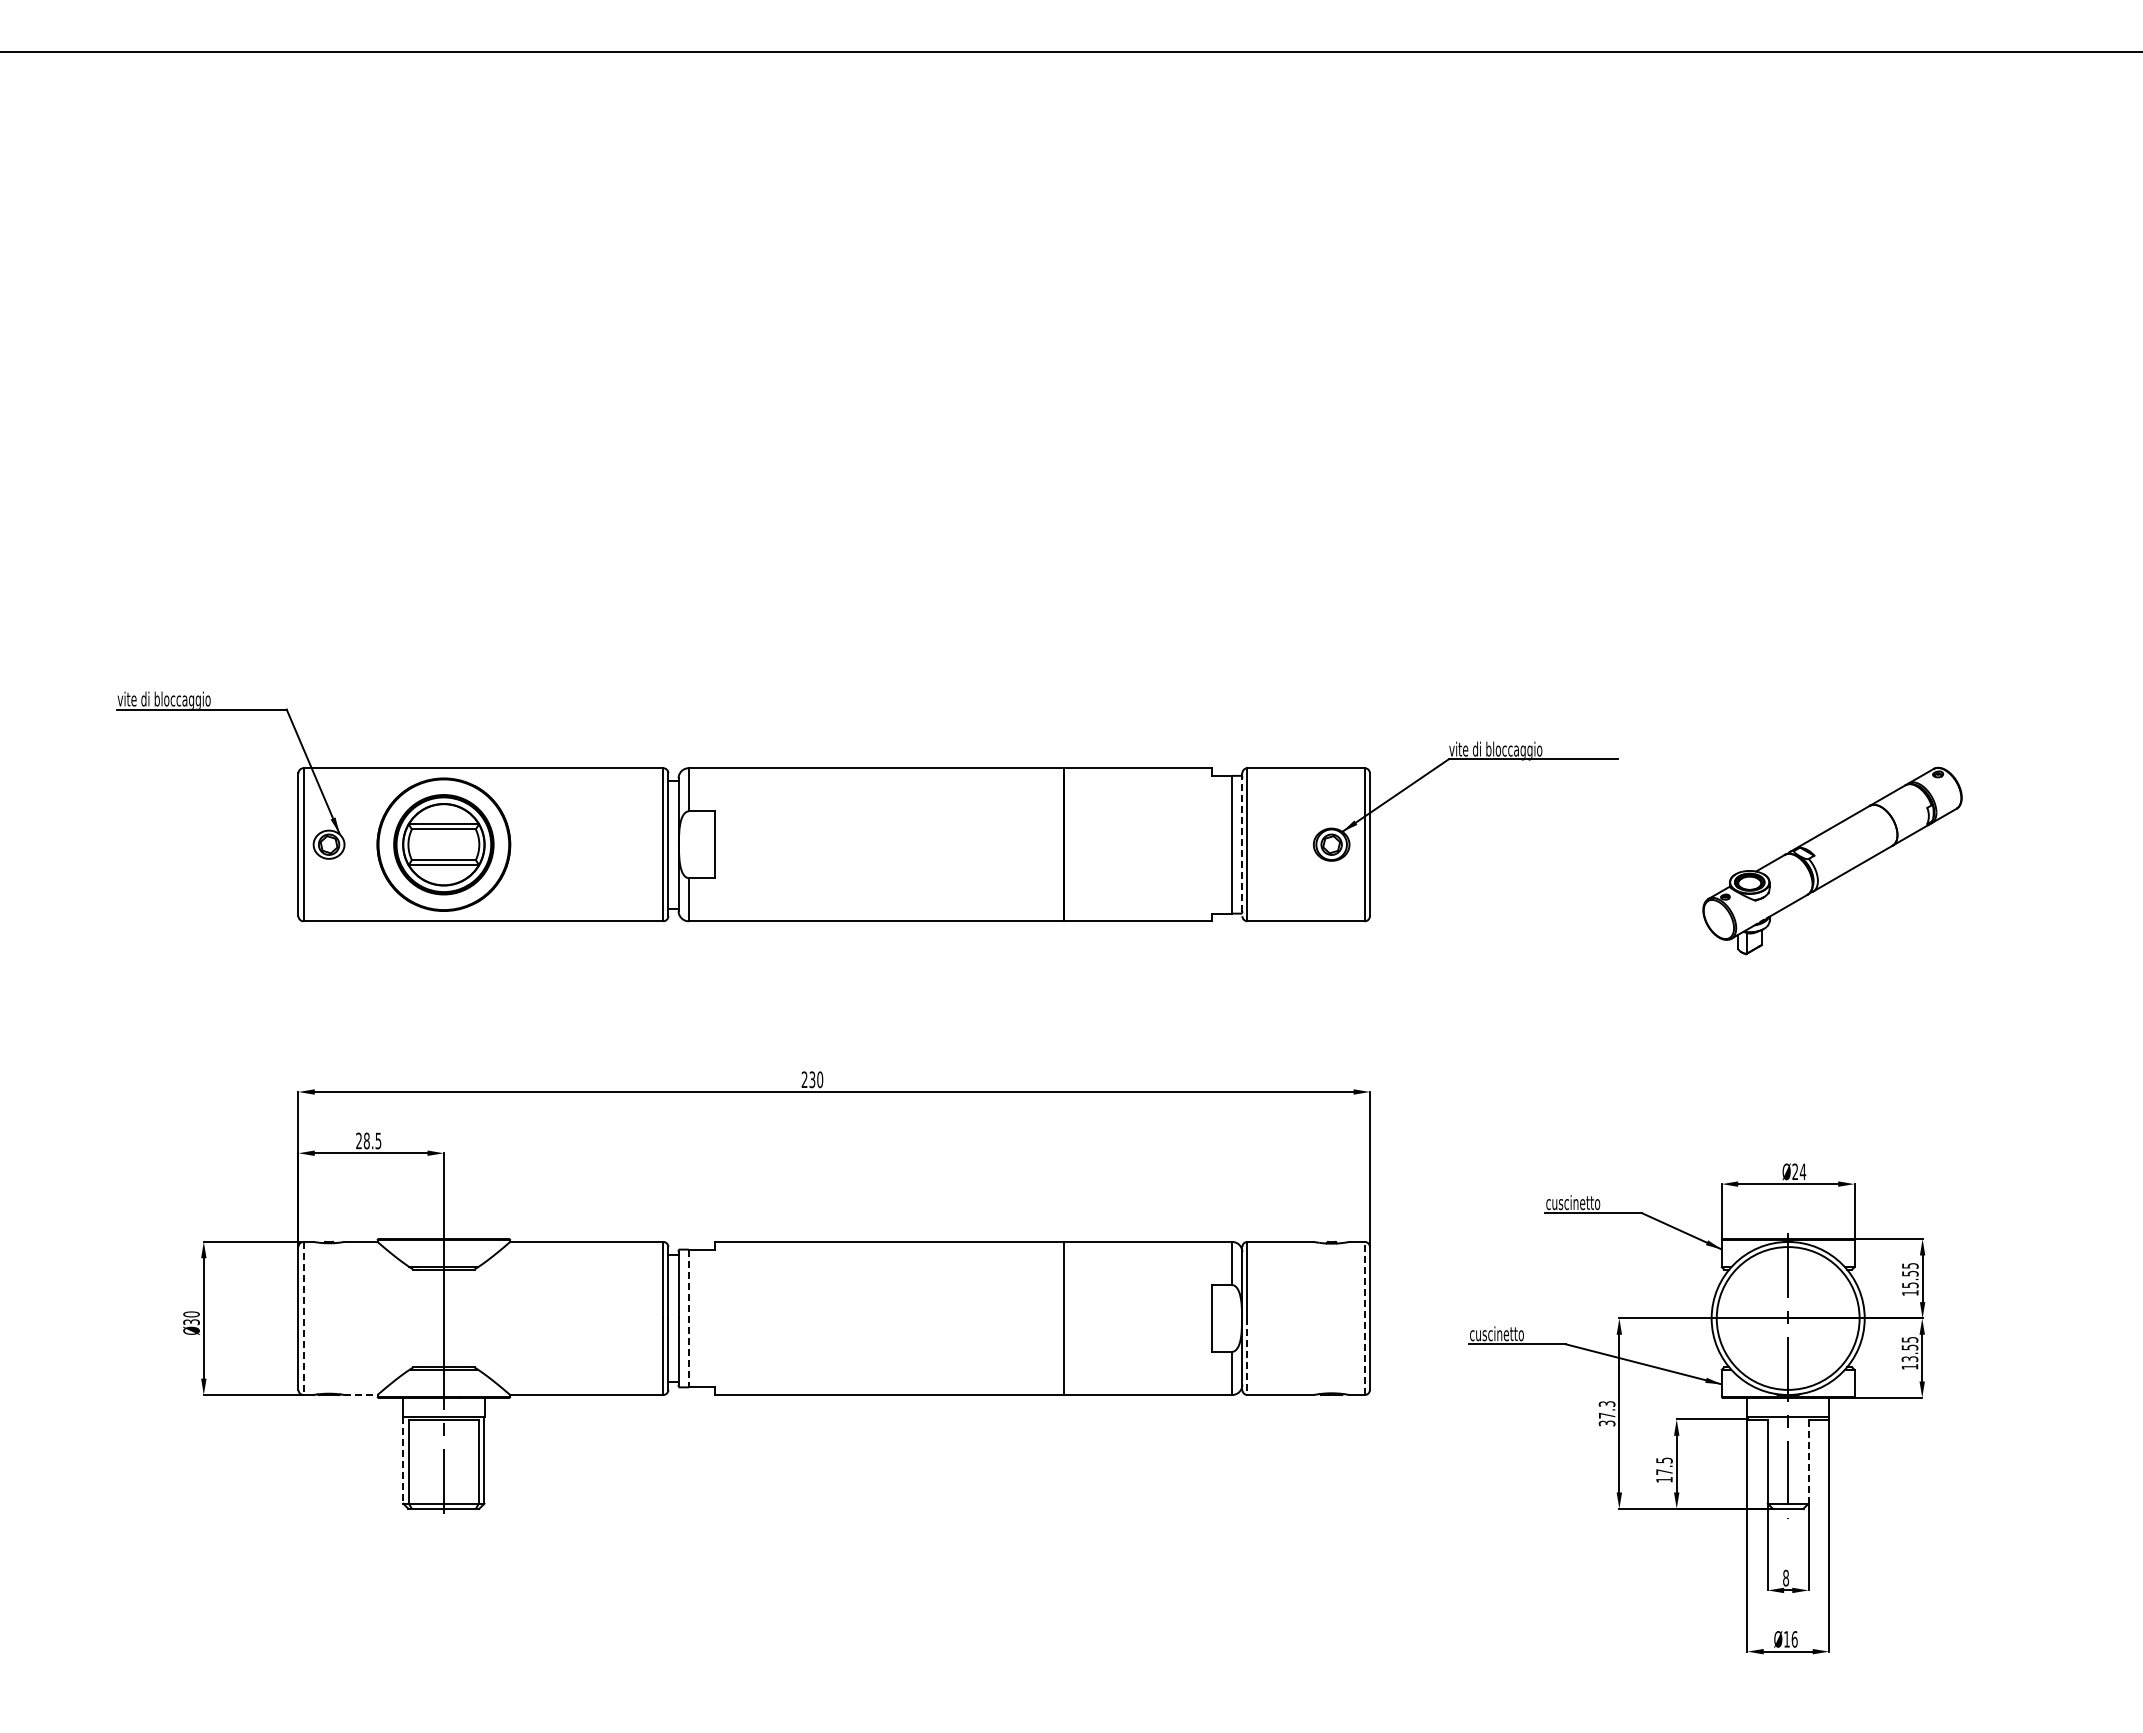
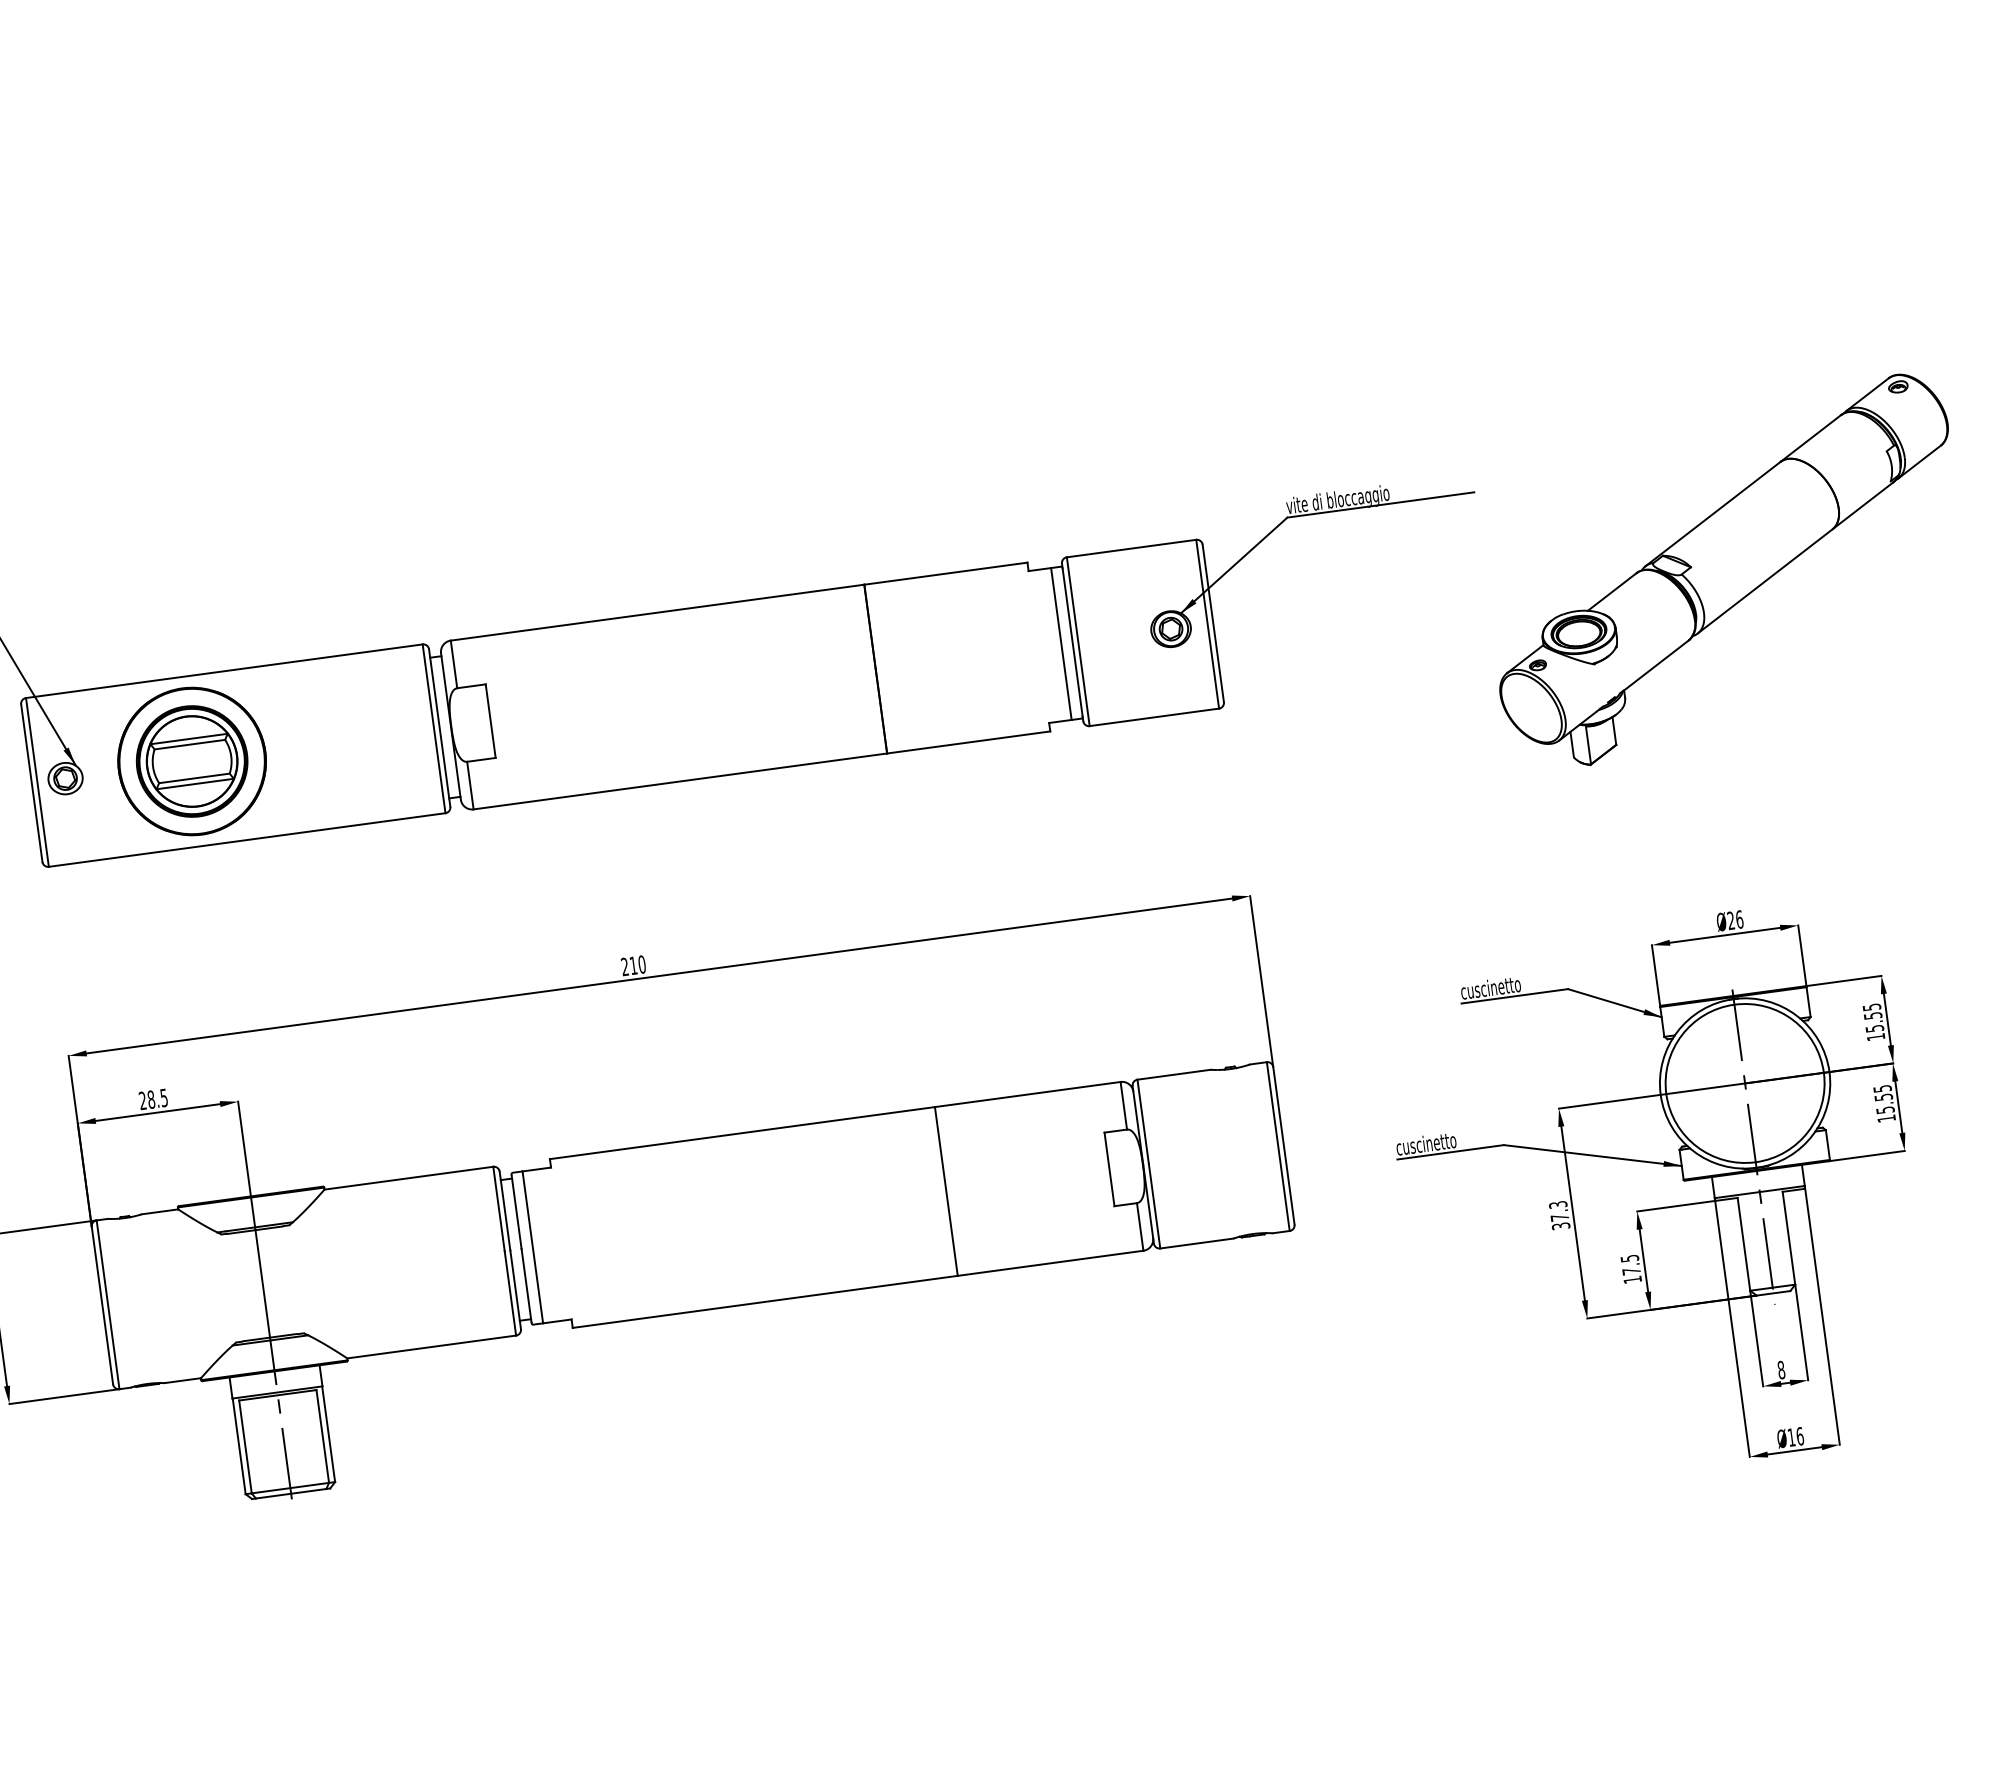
line: (1242, 845) -> (1072, 643), dashed -> solid
part: (1832, 860) -> (1725, 571), size x1.67
text: (812, 1079) -> (633, 965), 230 -> 210
text: (1802, 1171) -> (1738, 919), Ø24 -> Ø26
line: (303, 1318) -> (107, 1304), dashed -> solid
line: (688, 1318) -> (532, 1247), dashed -> solid
line: (1364, 1318) -> (1277, 1146), dashed -> solid
line: (1247, 1357) -> (1154, 1207), dashed -> solid
text: (1909, 1358) -> (1884, 1109), 13.55 -> 15.55
line: (361, 1395) -> (183, 1381), dashed -> solid
line: (403, 1460) -> (239, 1446), dashed -> solid
line: (1808, 1461) -> (1788, 1238), dashed -> solid

